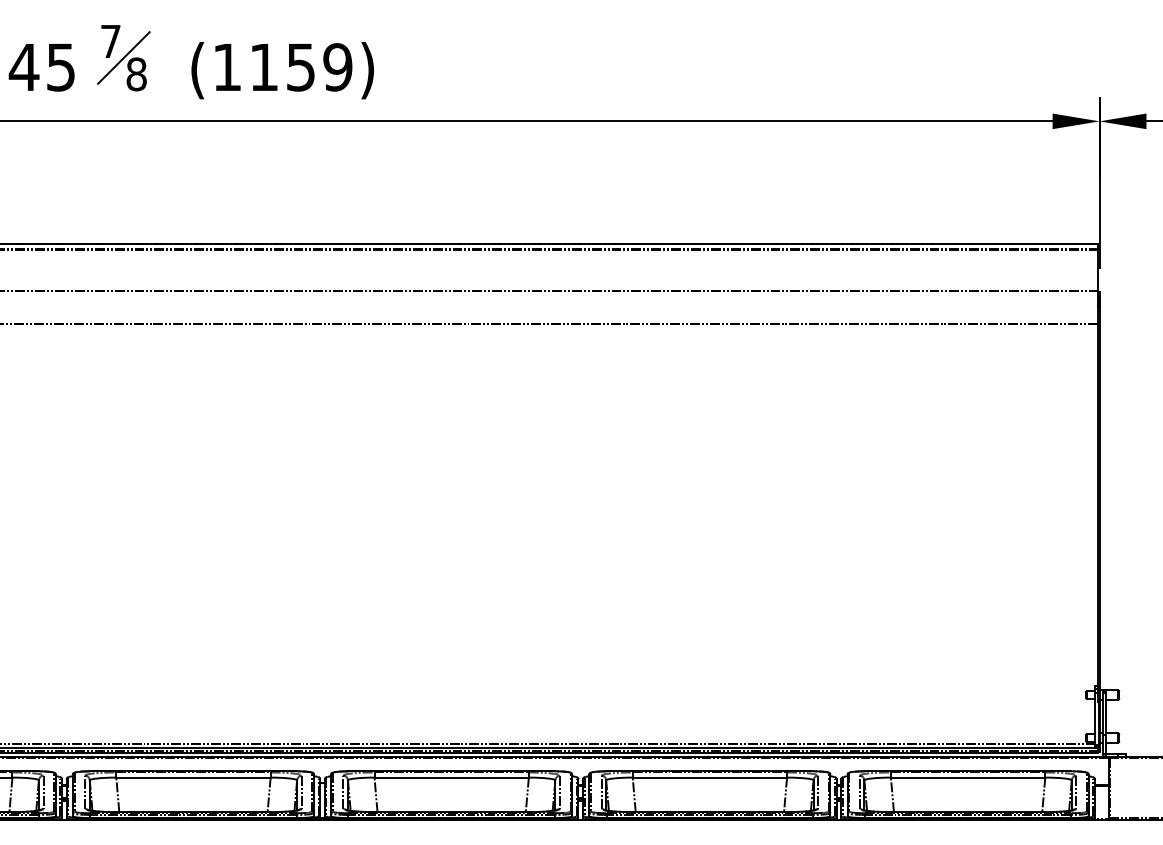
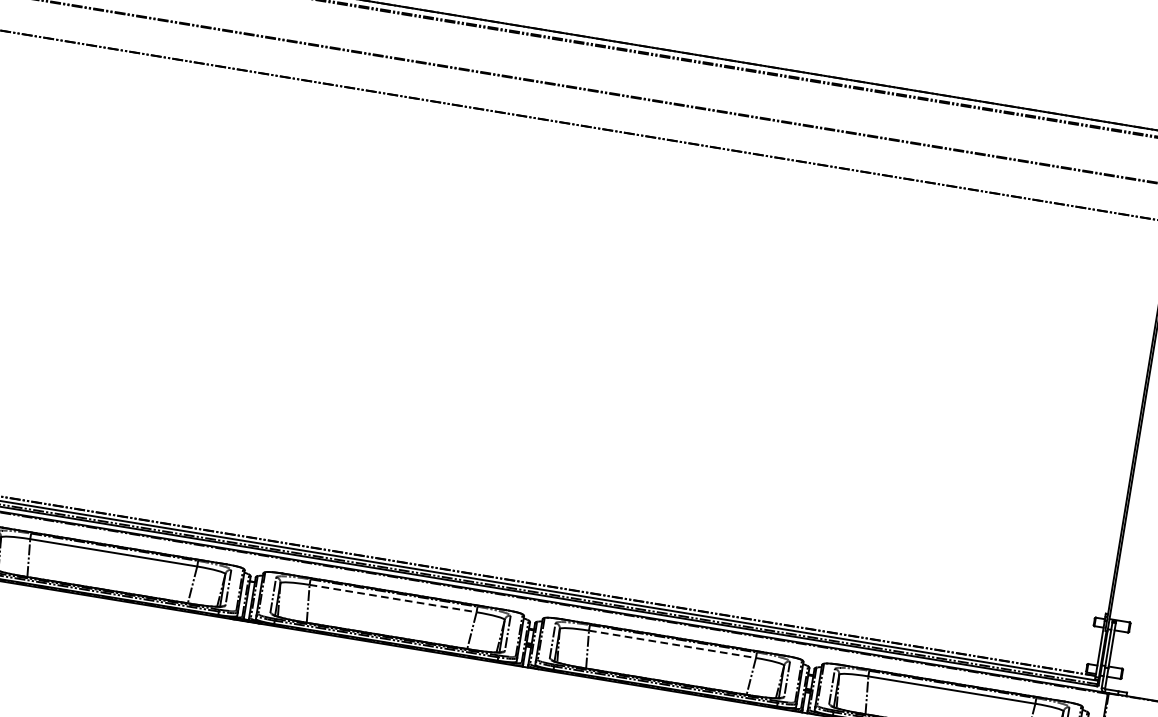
line: (452, 777) -> (394, 598), solid -> dashed
line: (710, 777) -> (673, 644), solid -> dashed

